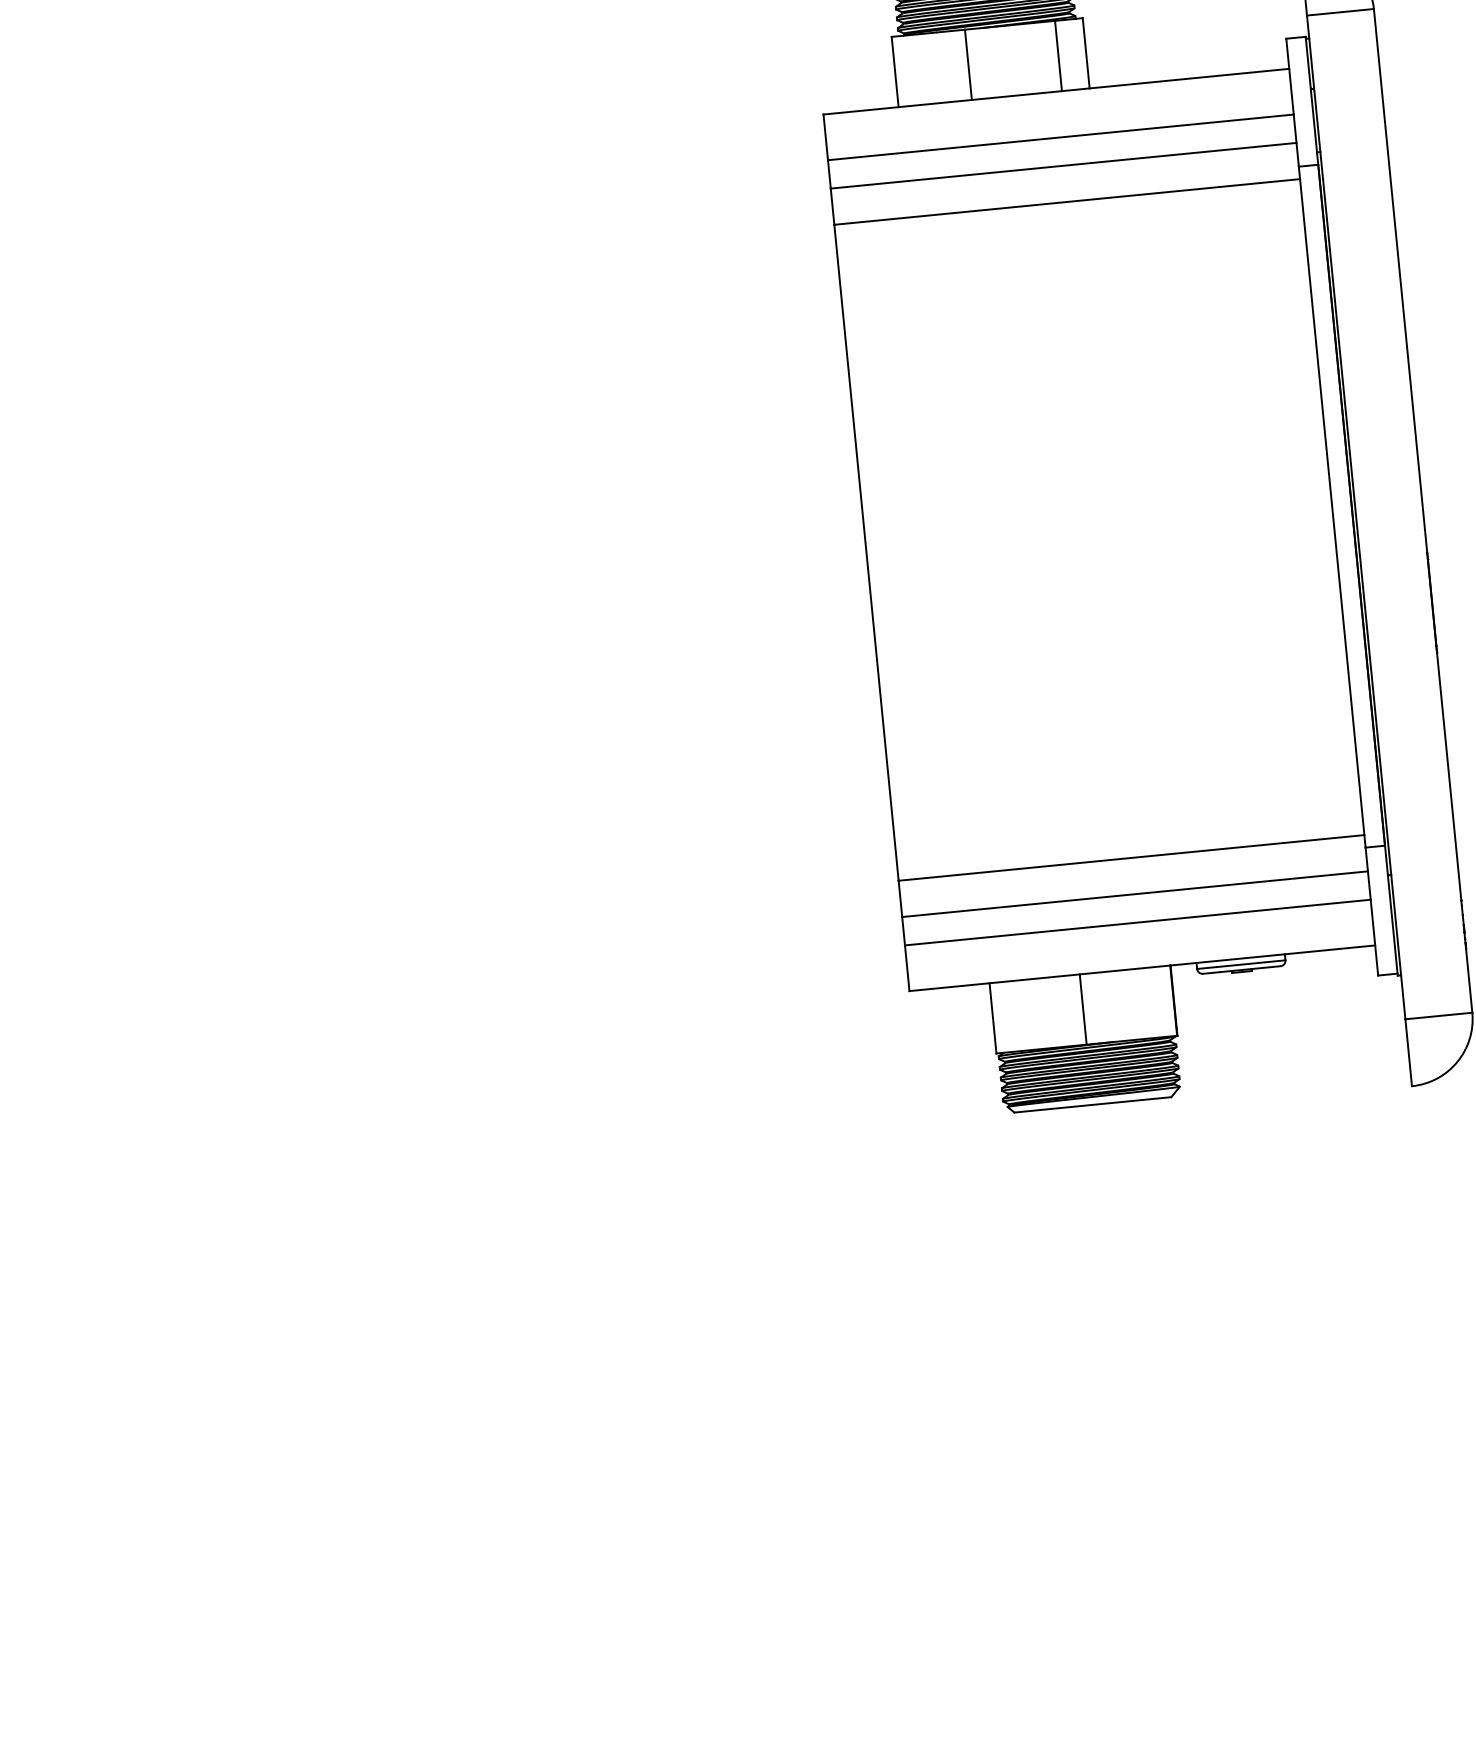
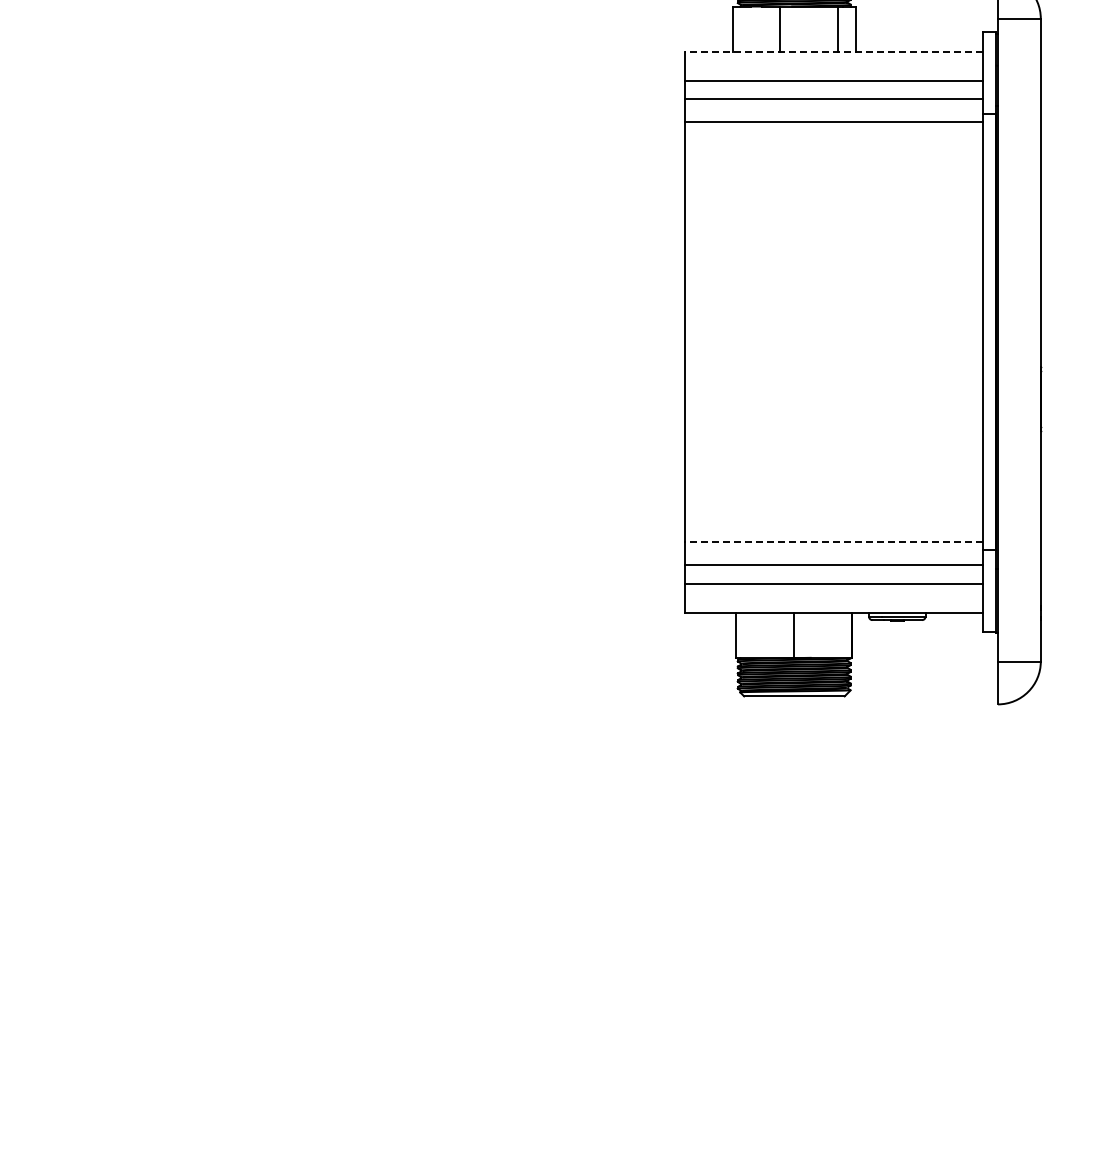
line: (1055, 91) -> (833, 51), solid -> dashed
line: (1130, 858) -> (833, 542), solid -> dashed

